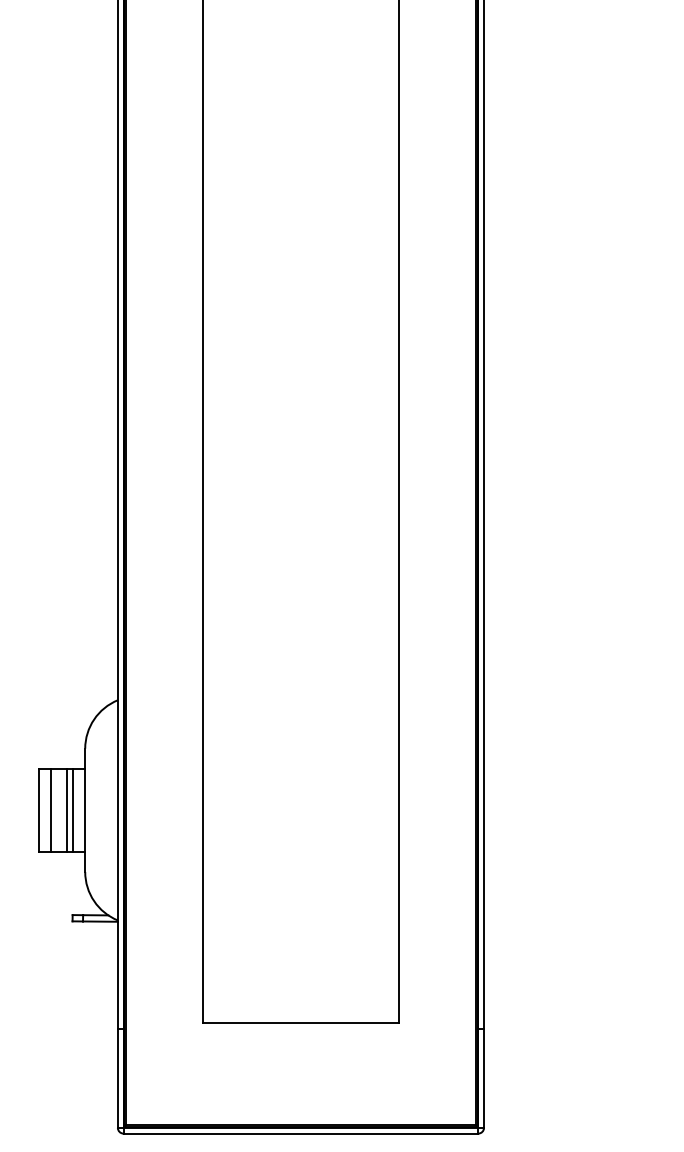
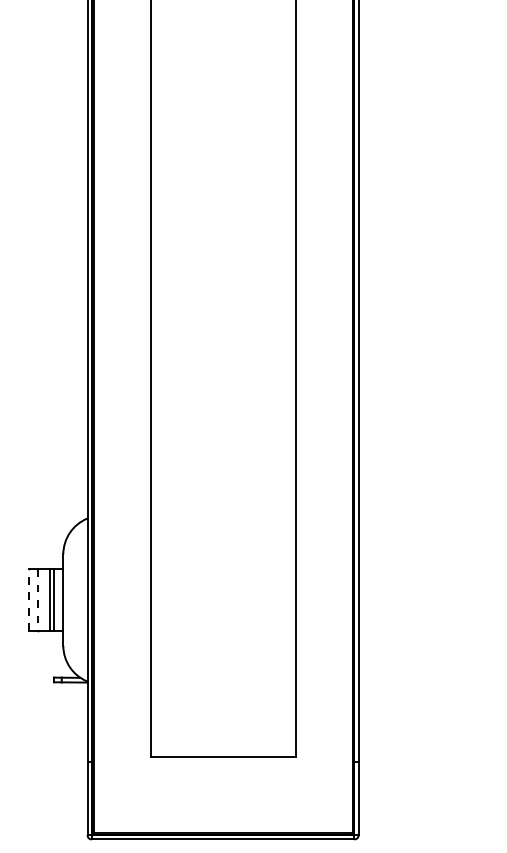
line: (39, 810) -> (29, 600), solid -> dashed
line: (51, 810) -> (38, 600), solid -> dashed

